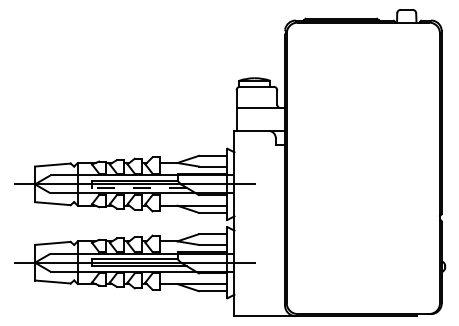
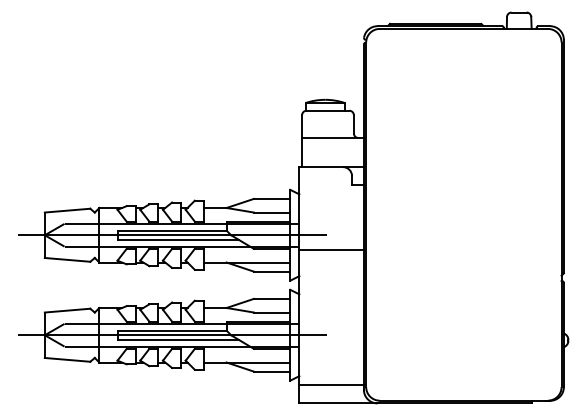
line: (139, 187) -> (178, 239), dashed -> solid
line: (259, 195) -> (331, 249), added
line: (259, 302) -> (331, 385), added

